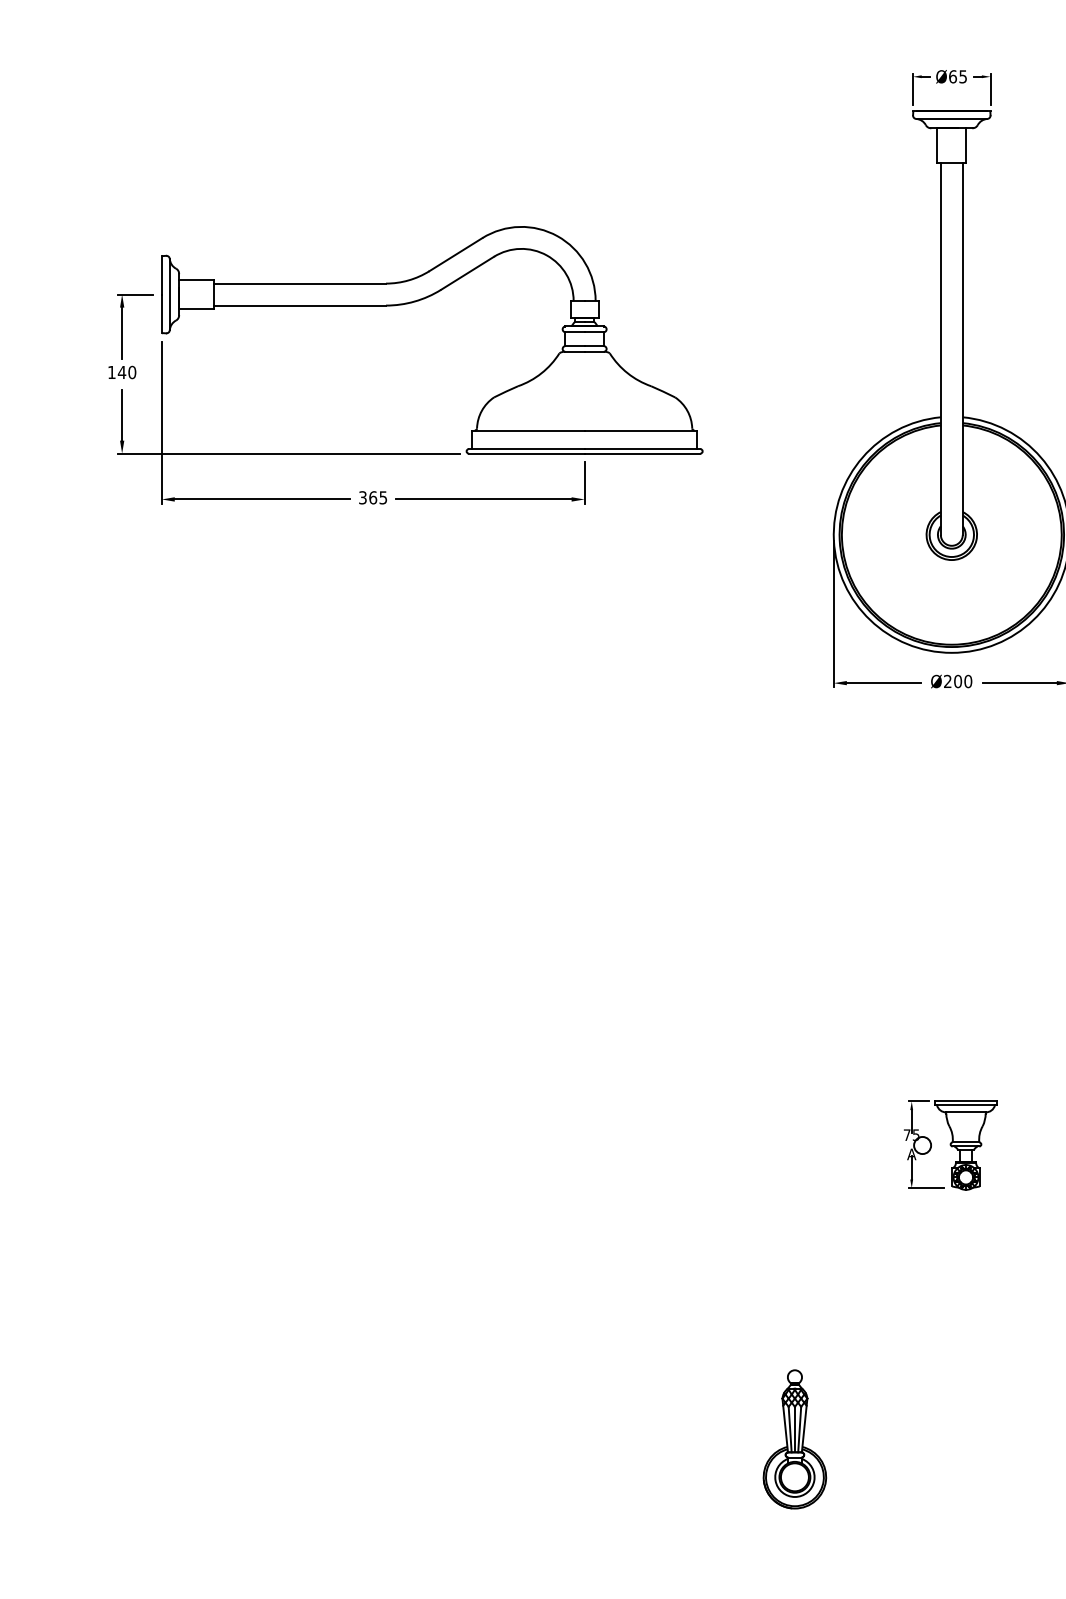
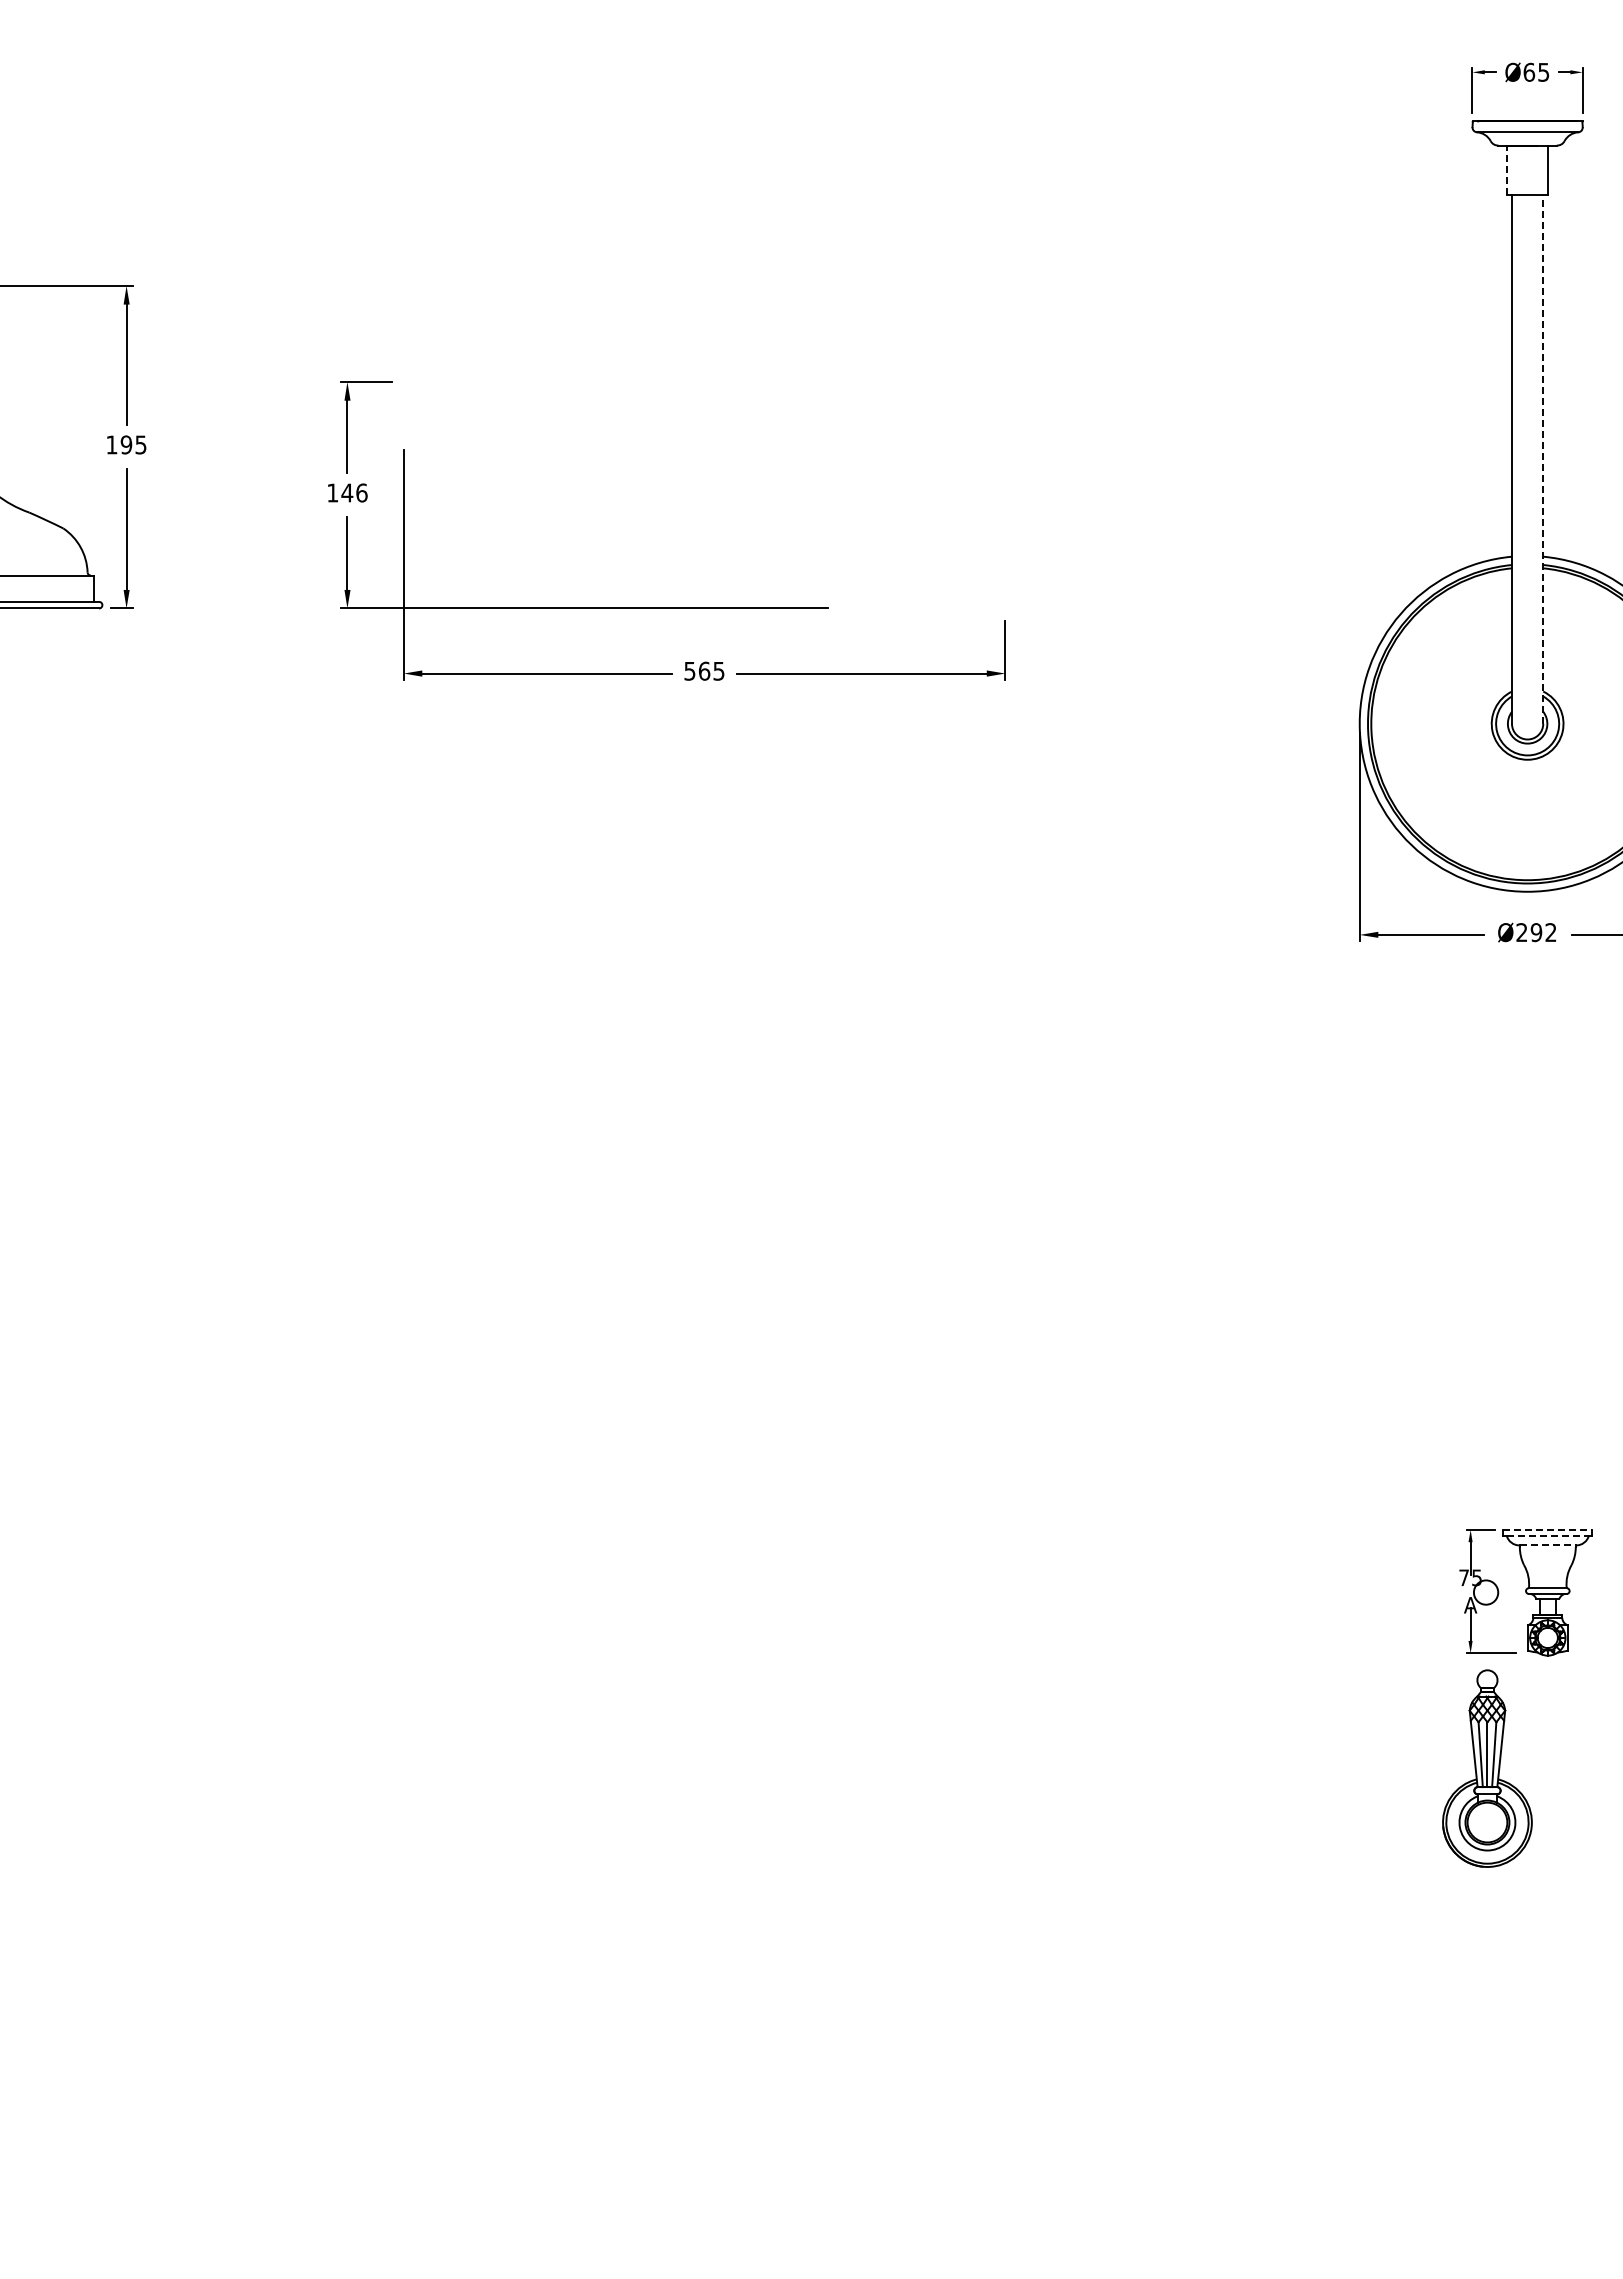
line: (937, 145) -> (1507, 170), solid -> dashed
part: (418, 301) -> (769, 391), removed
line: (962, 348) -> (1543, 458), solid -> dashed
text: (132, 372) -> (361, 492), 140 -> 146
text: (363, 497) -> (690, 670), 365 -> 565
text: (962, 681) -> (1543, 932), Ø200 -> Ø292
line: (966, 1101) -> (1548, 1529), solid -> dashed
line: (966, 1105) -> (1548, 1535), solid -> dashed
line: (965, 1112) -> (1547, 1545), solid -> dashed
part: (794, 1439) -> (1487, 1768), moved

